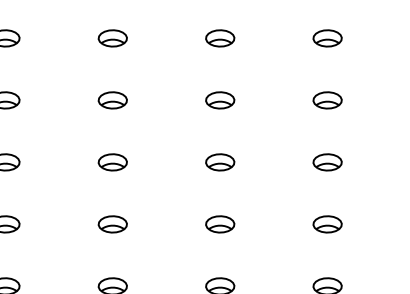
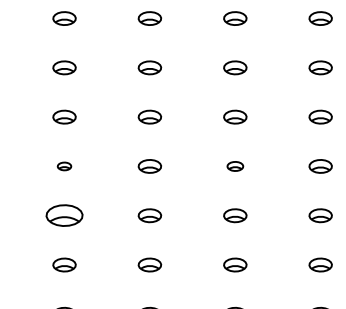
part: (112, 162) -> (64, 166), size x0.6
part: (327, 162) -> (235, 166), size x0.7
part: (112, 224) -> (64, 215), size x1.6

